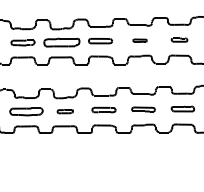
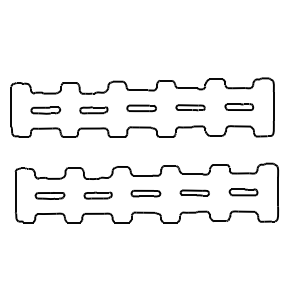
part: (179, 39) -> (239, 106), size x1.43
part: (140, 40) -> (190, 107), size x1.67
part: (61, 42) -> (93, 110), size x0.62
part: (26, 111) -> (49, 195), size x0.71
part: (64, 111) -> (97, 195), size x1.43

